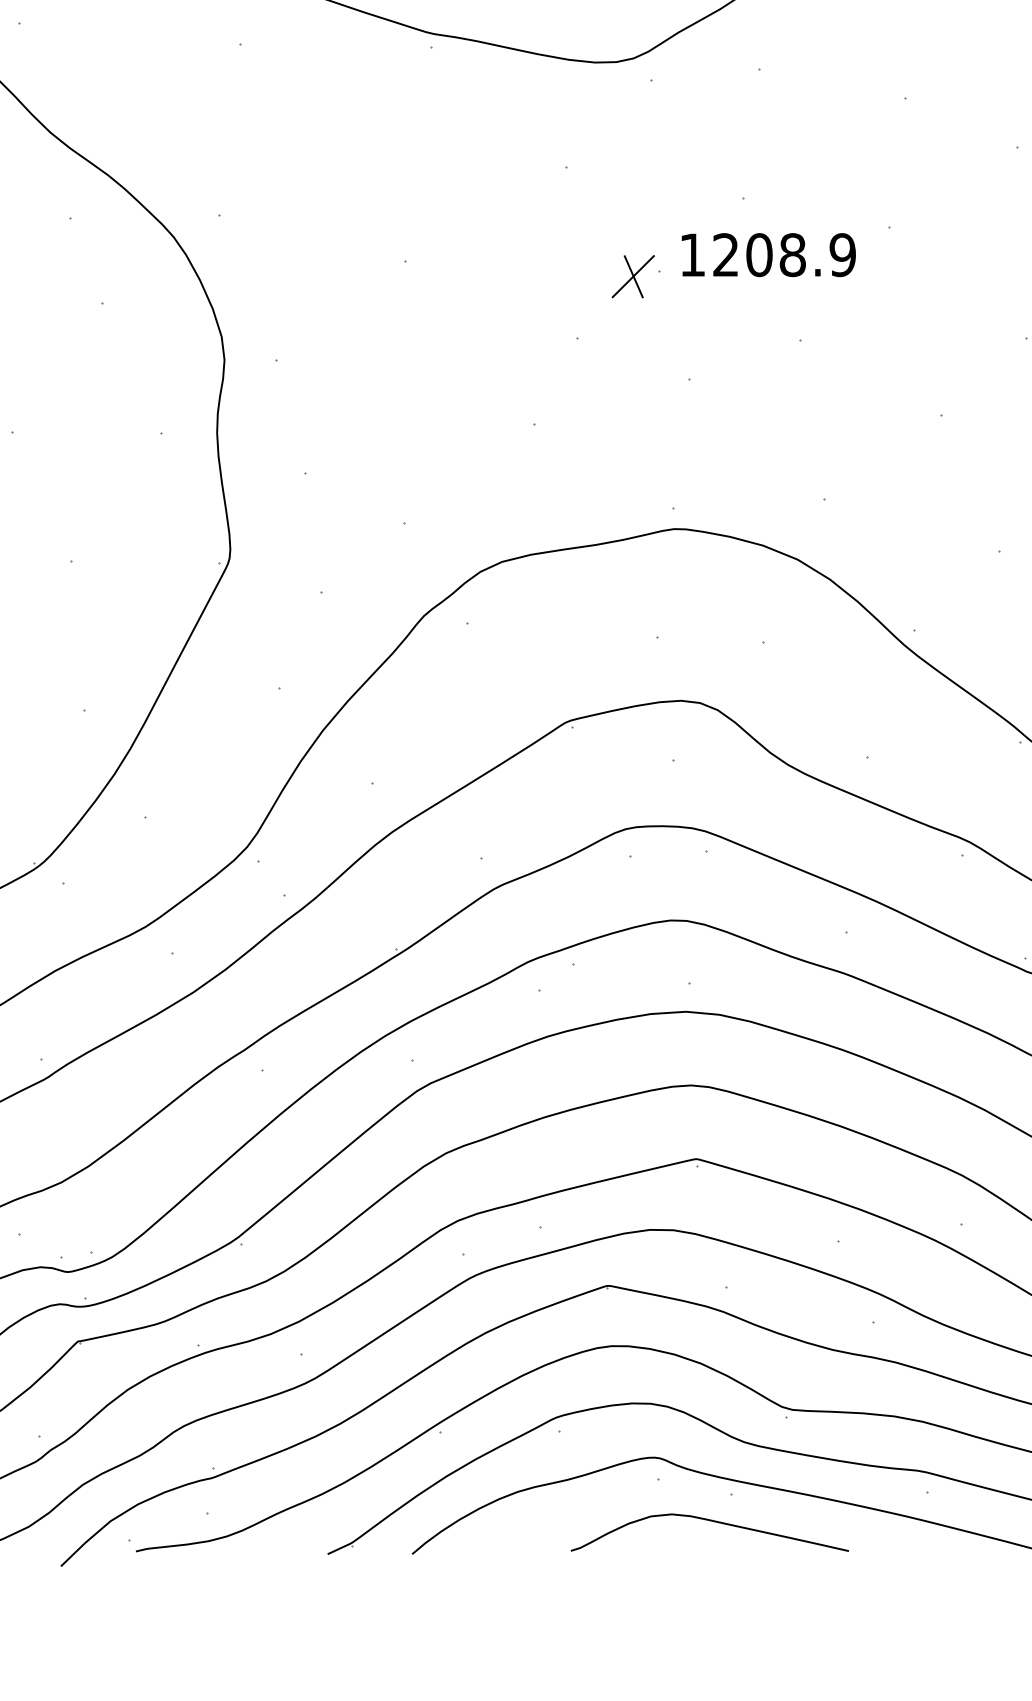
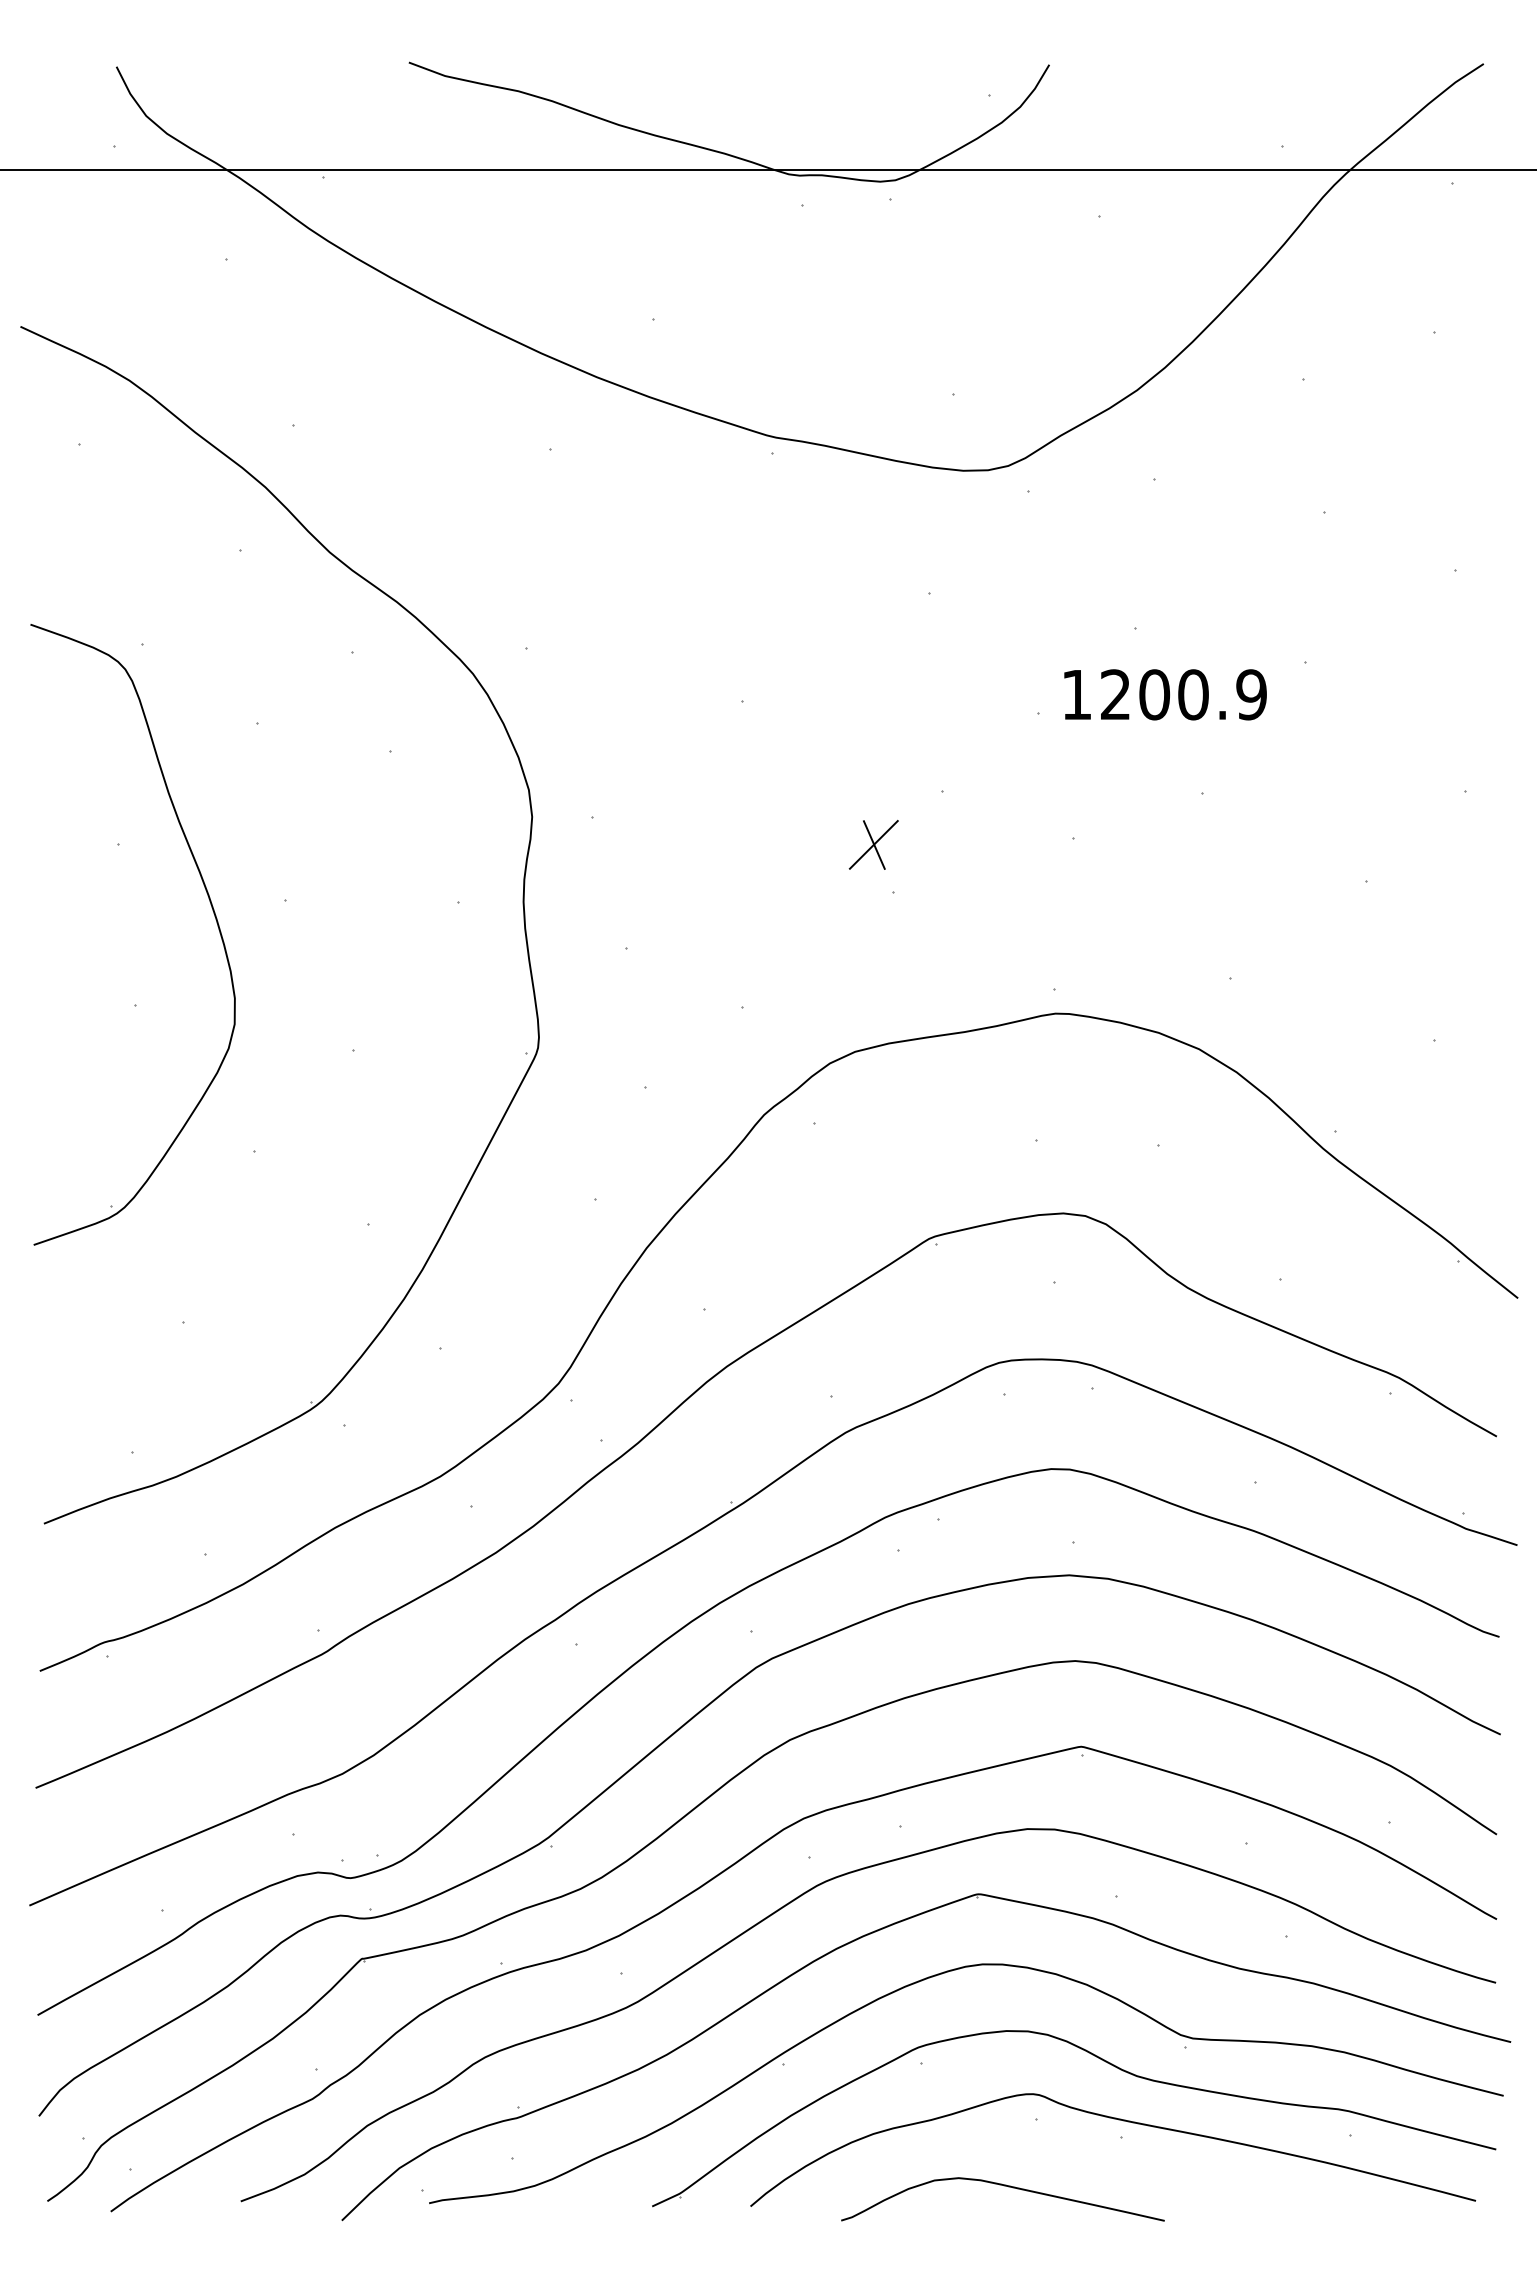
text: (792, 254) -> (1193, 694), 1208.9 -> 1200.9
part: (633, 276) -> (873, 844), moved
curve: (711, 1521) -> (1004, 2186), moved

